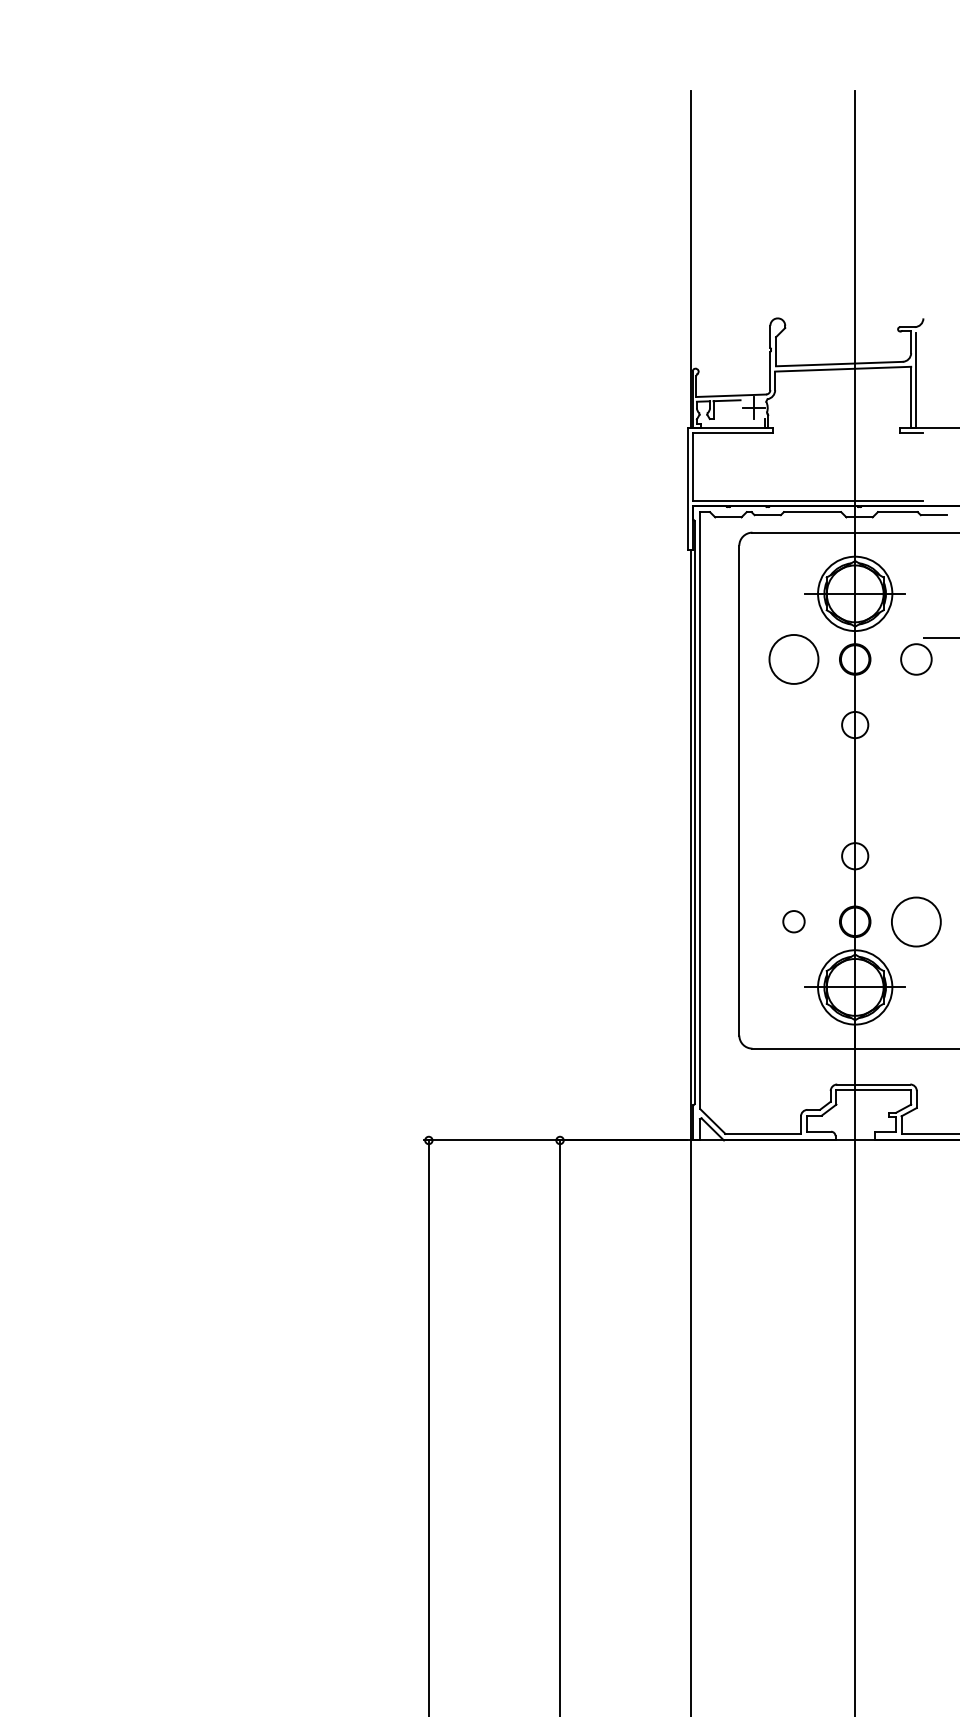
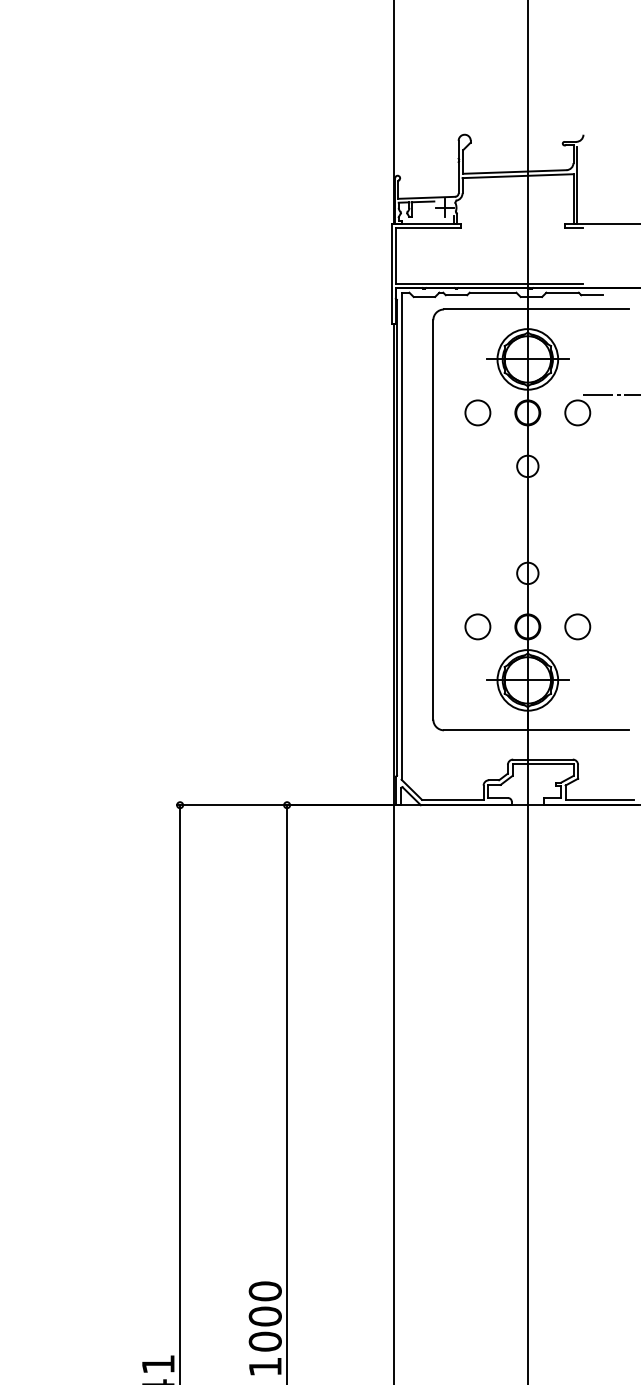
circle: (793, 659) -> (477, 412), size x0.62
circle: (793, 921) -> (477, 626), size x1.43
circle: (916, 921) -> (577, 626), size x0.62

